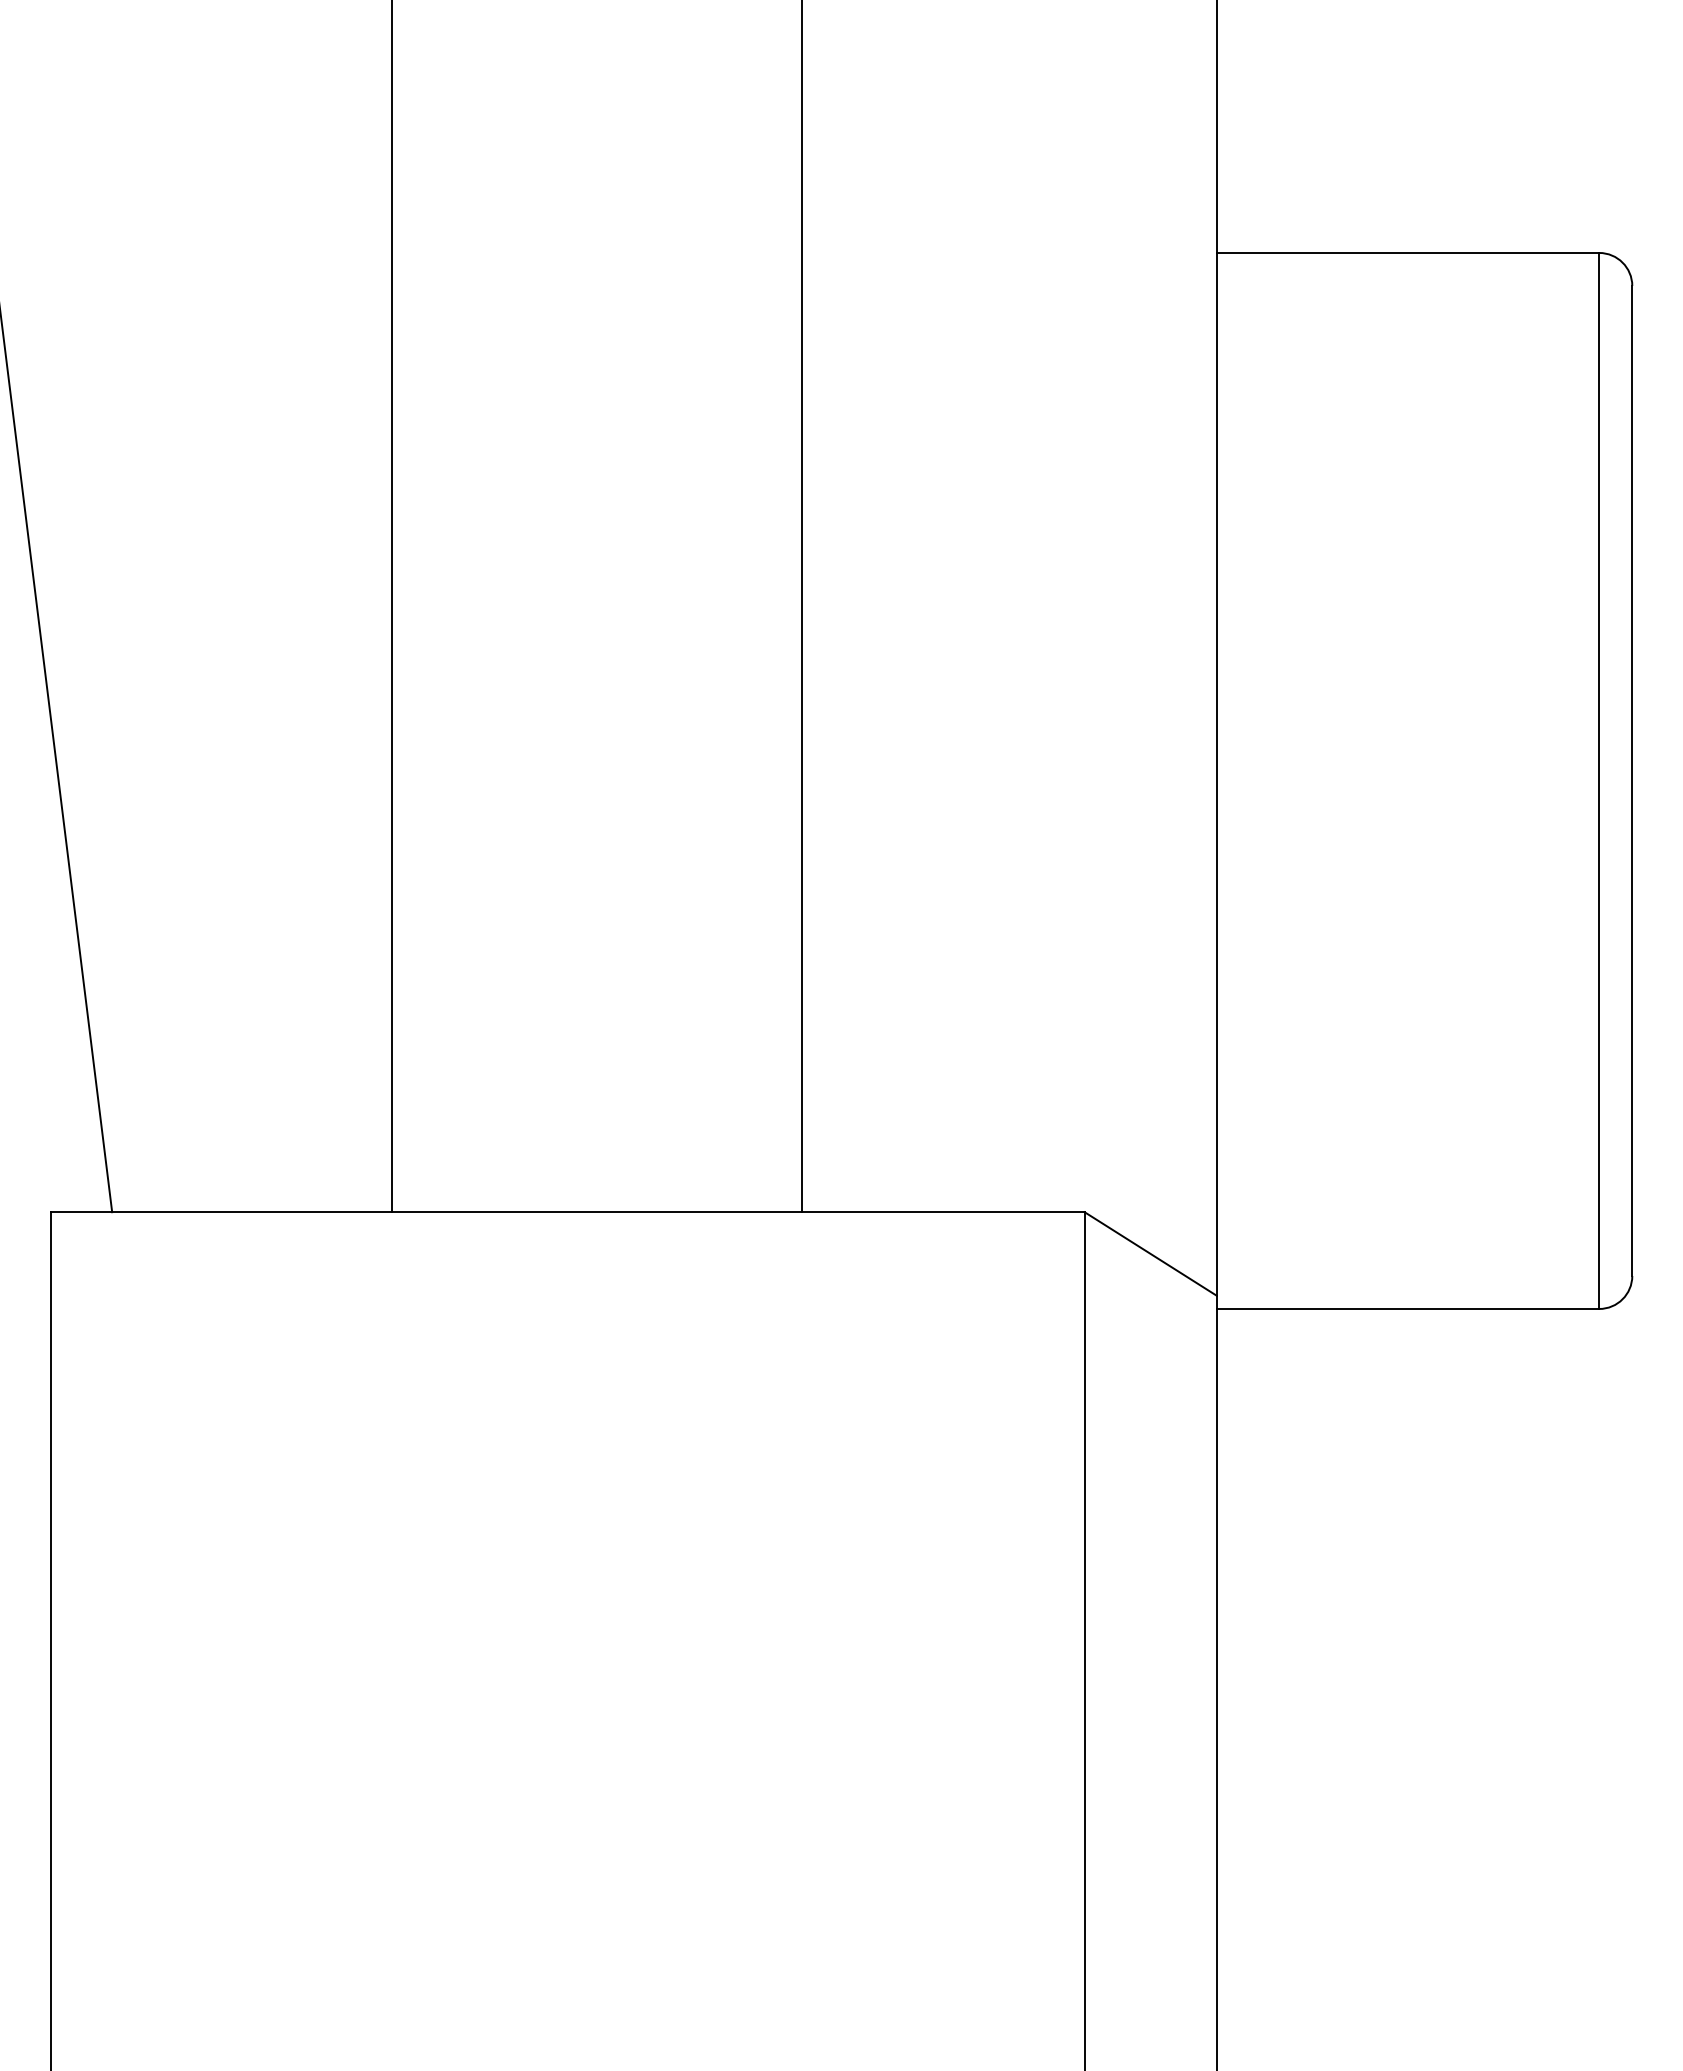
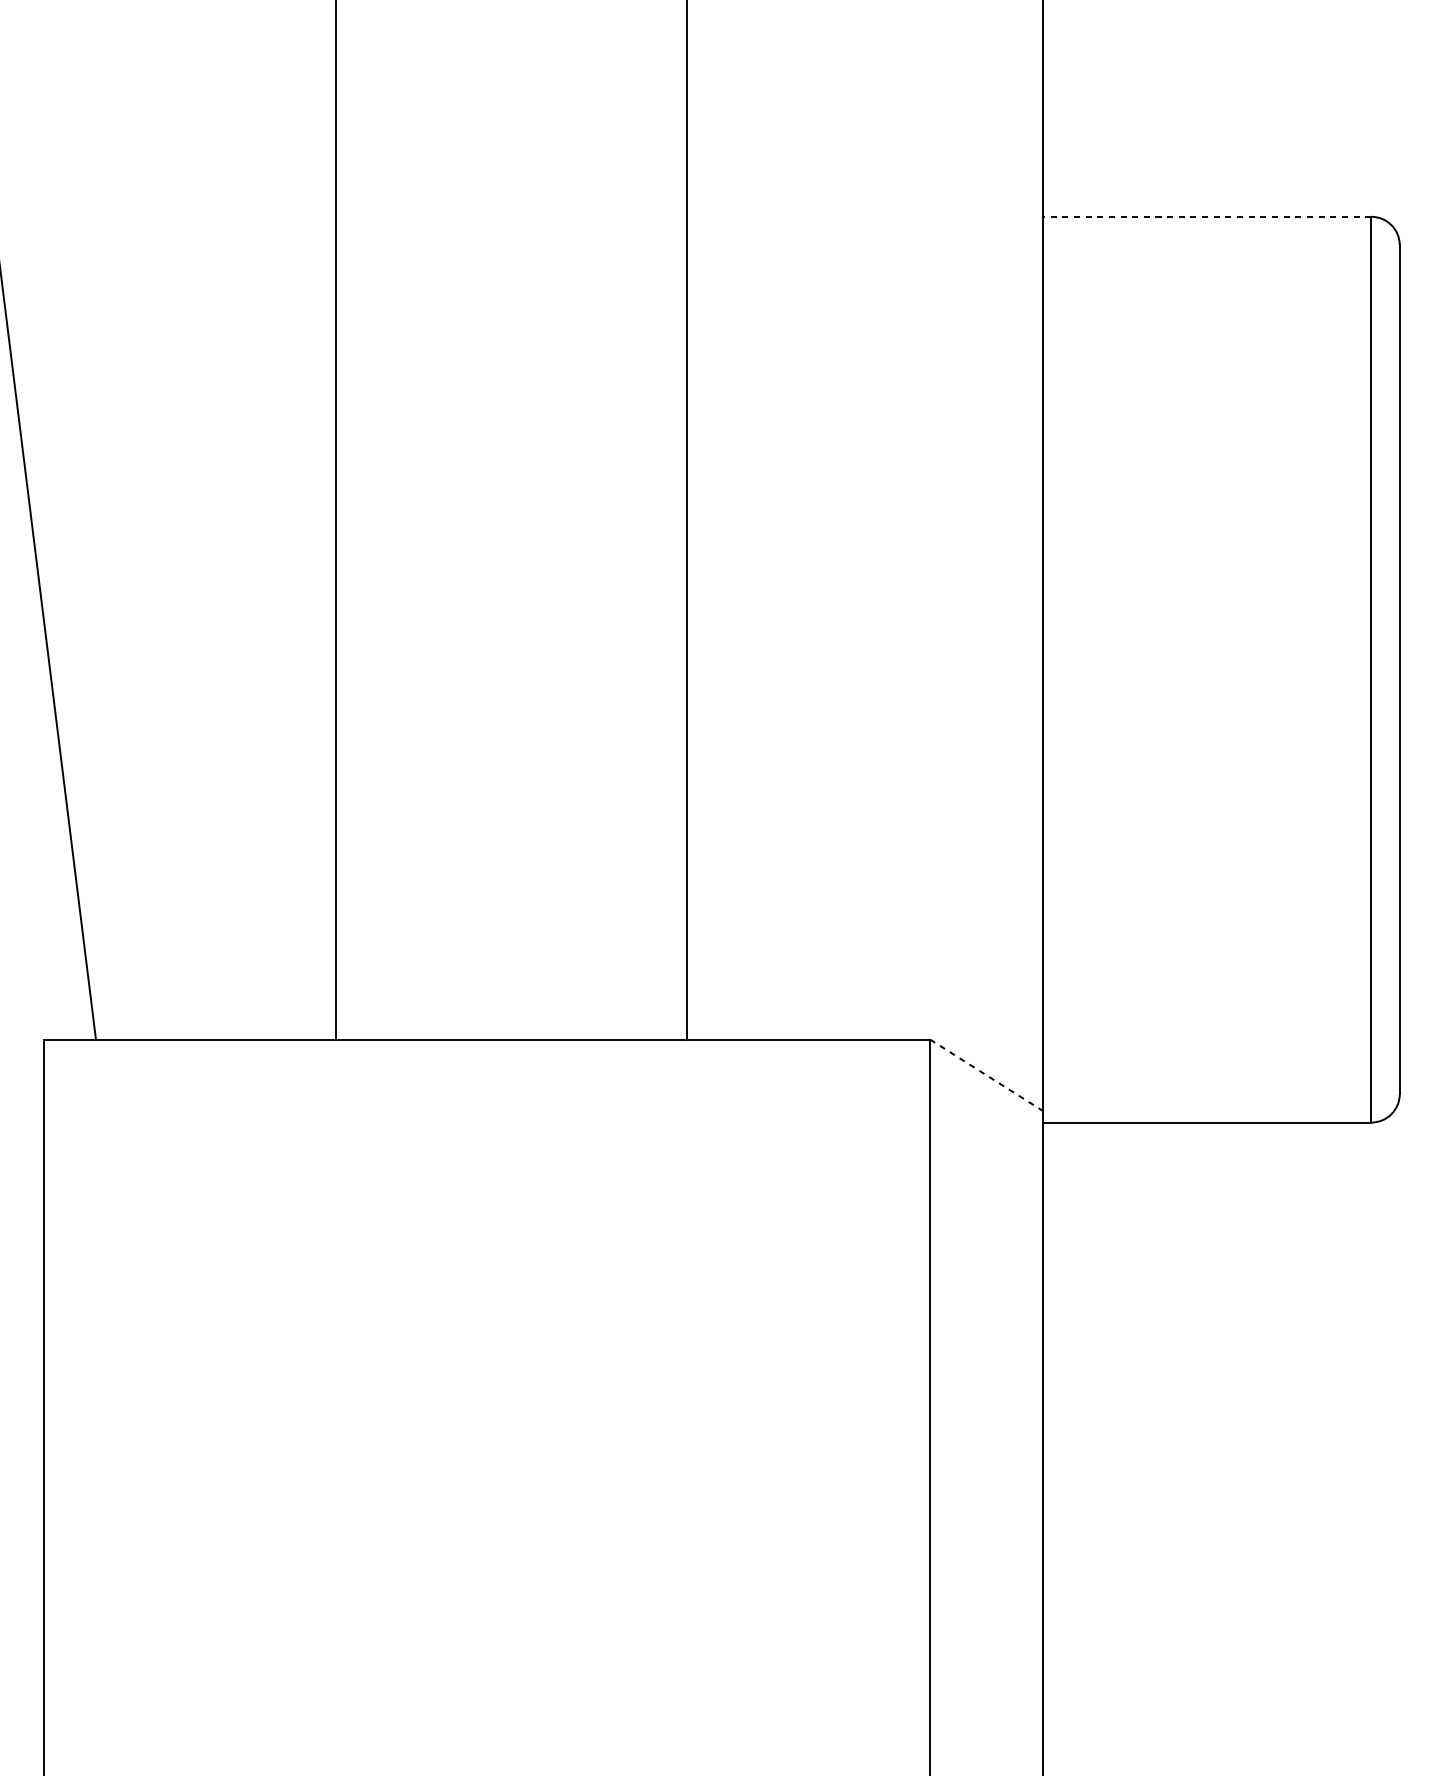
line: (1407, 252) -> (1206, 216), solid -> dashed
line: (1151, 1254) -> (987, 1075), solid -> dashed

